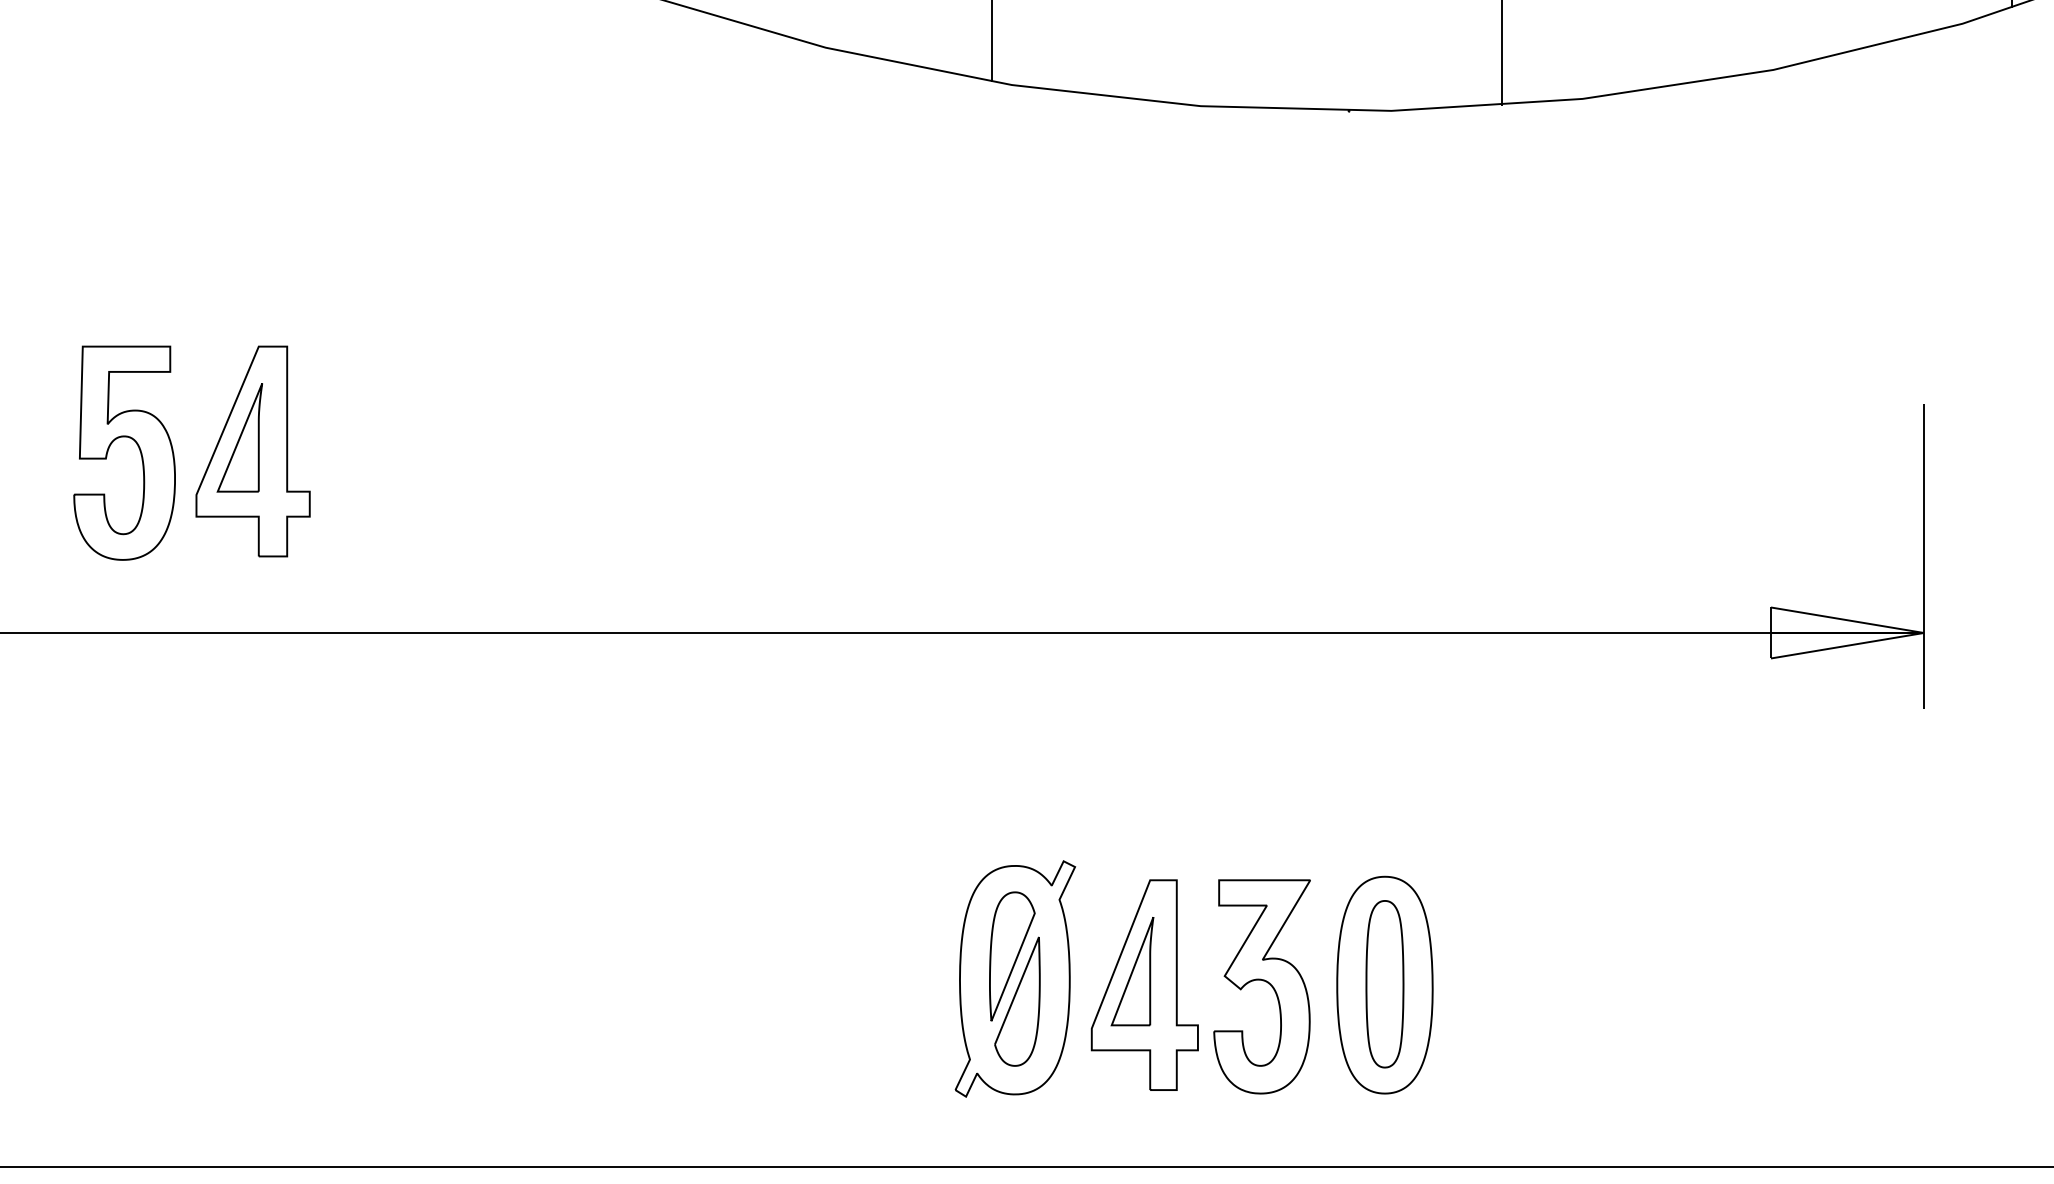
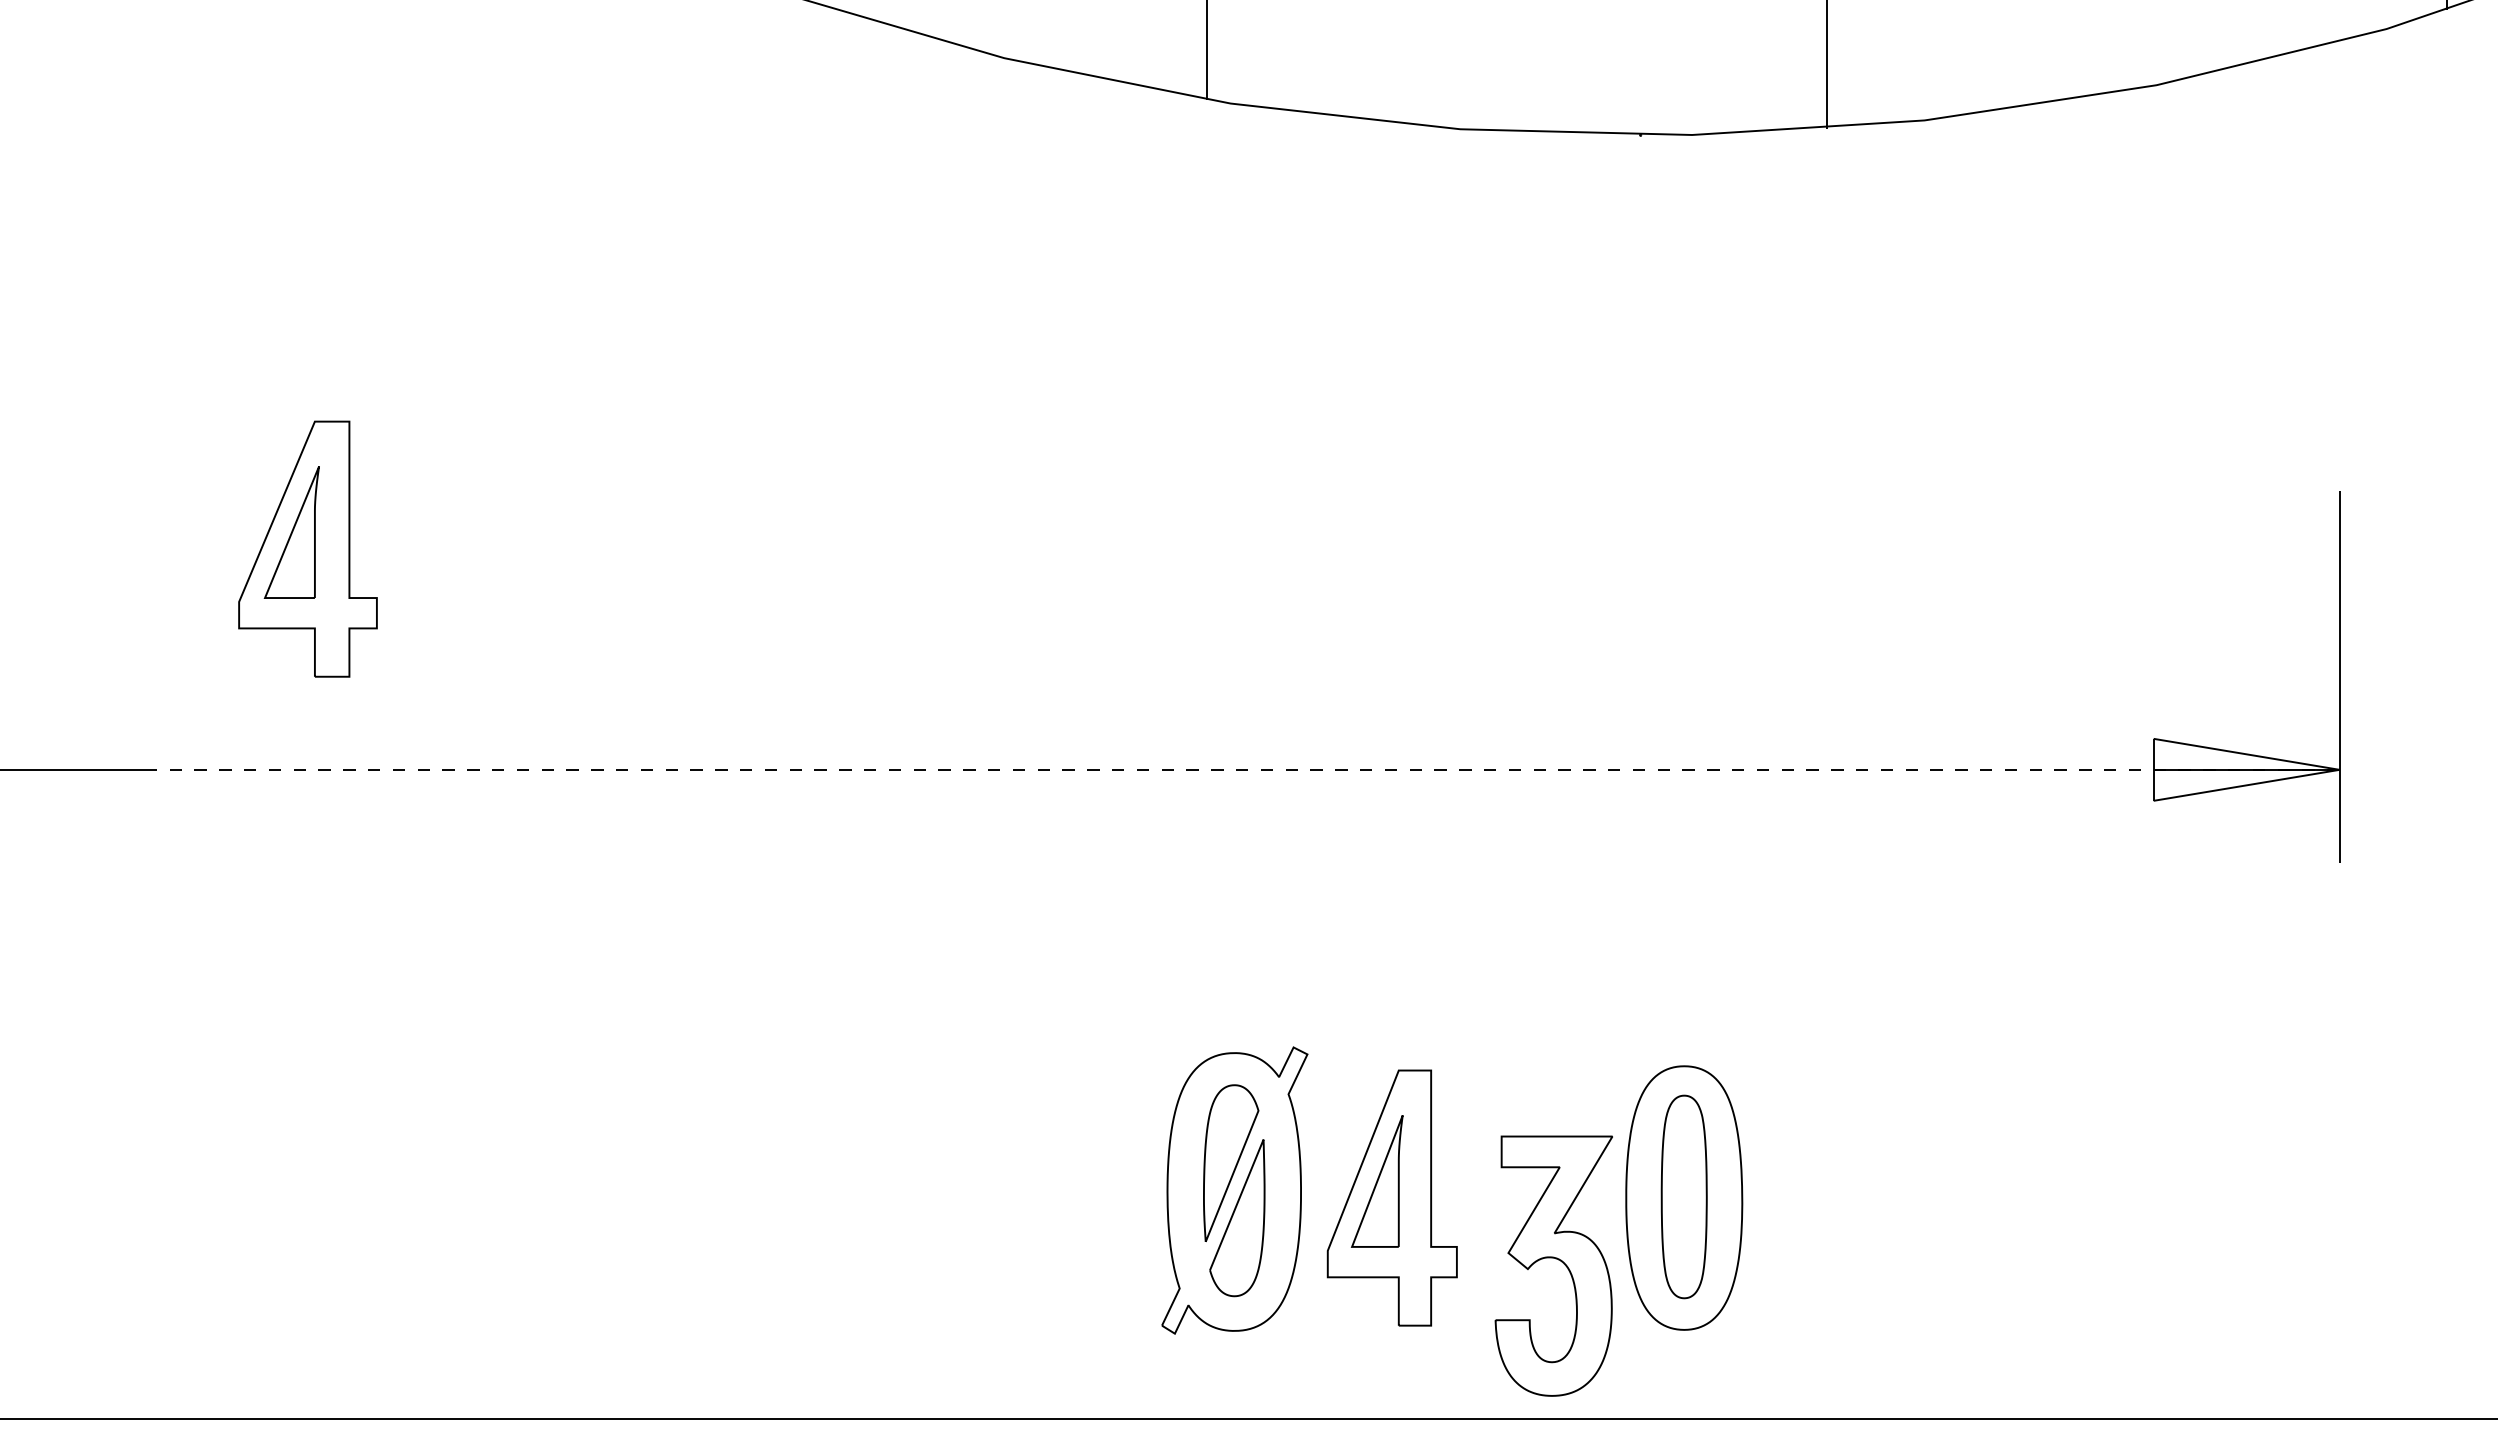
part: (135, 443) -> (165, 539), removed
line: (1021, 632) -> (1242, 769), solid -> dashed
part: (1263, 981) -> (1555, 1259), moved

